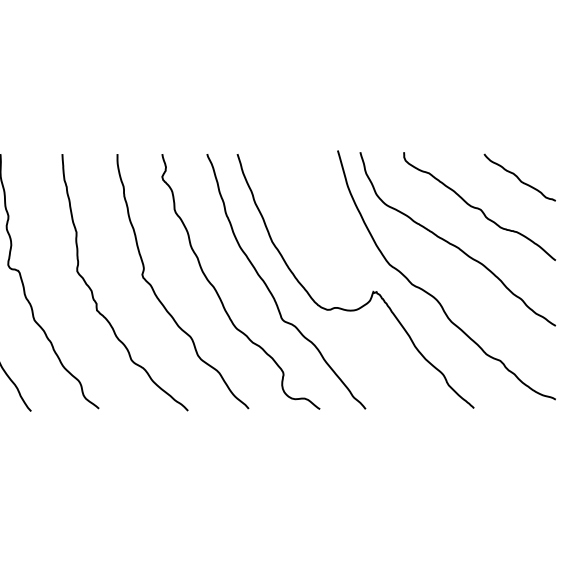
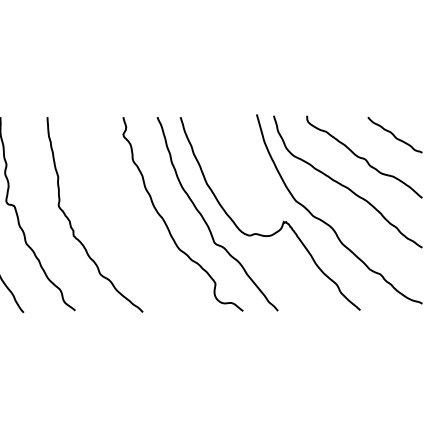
curve: (158, 296) -> (120, 225), removed

